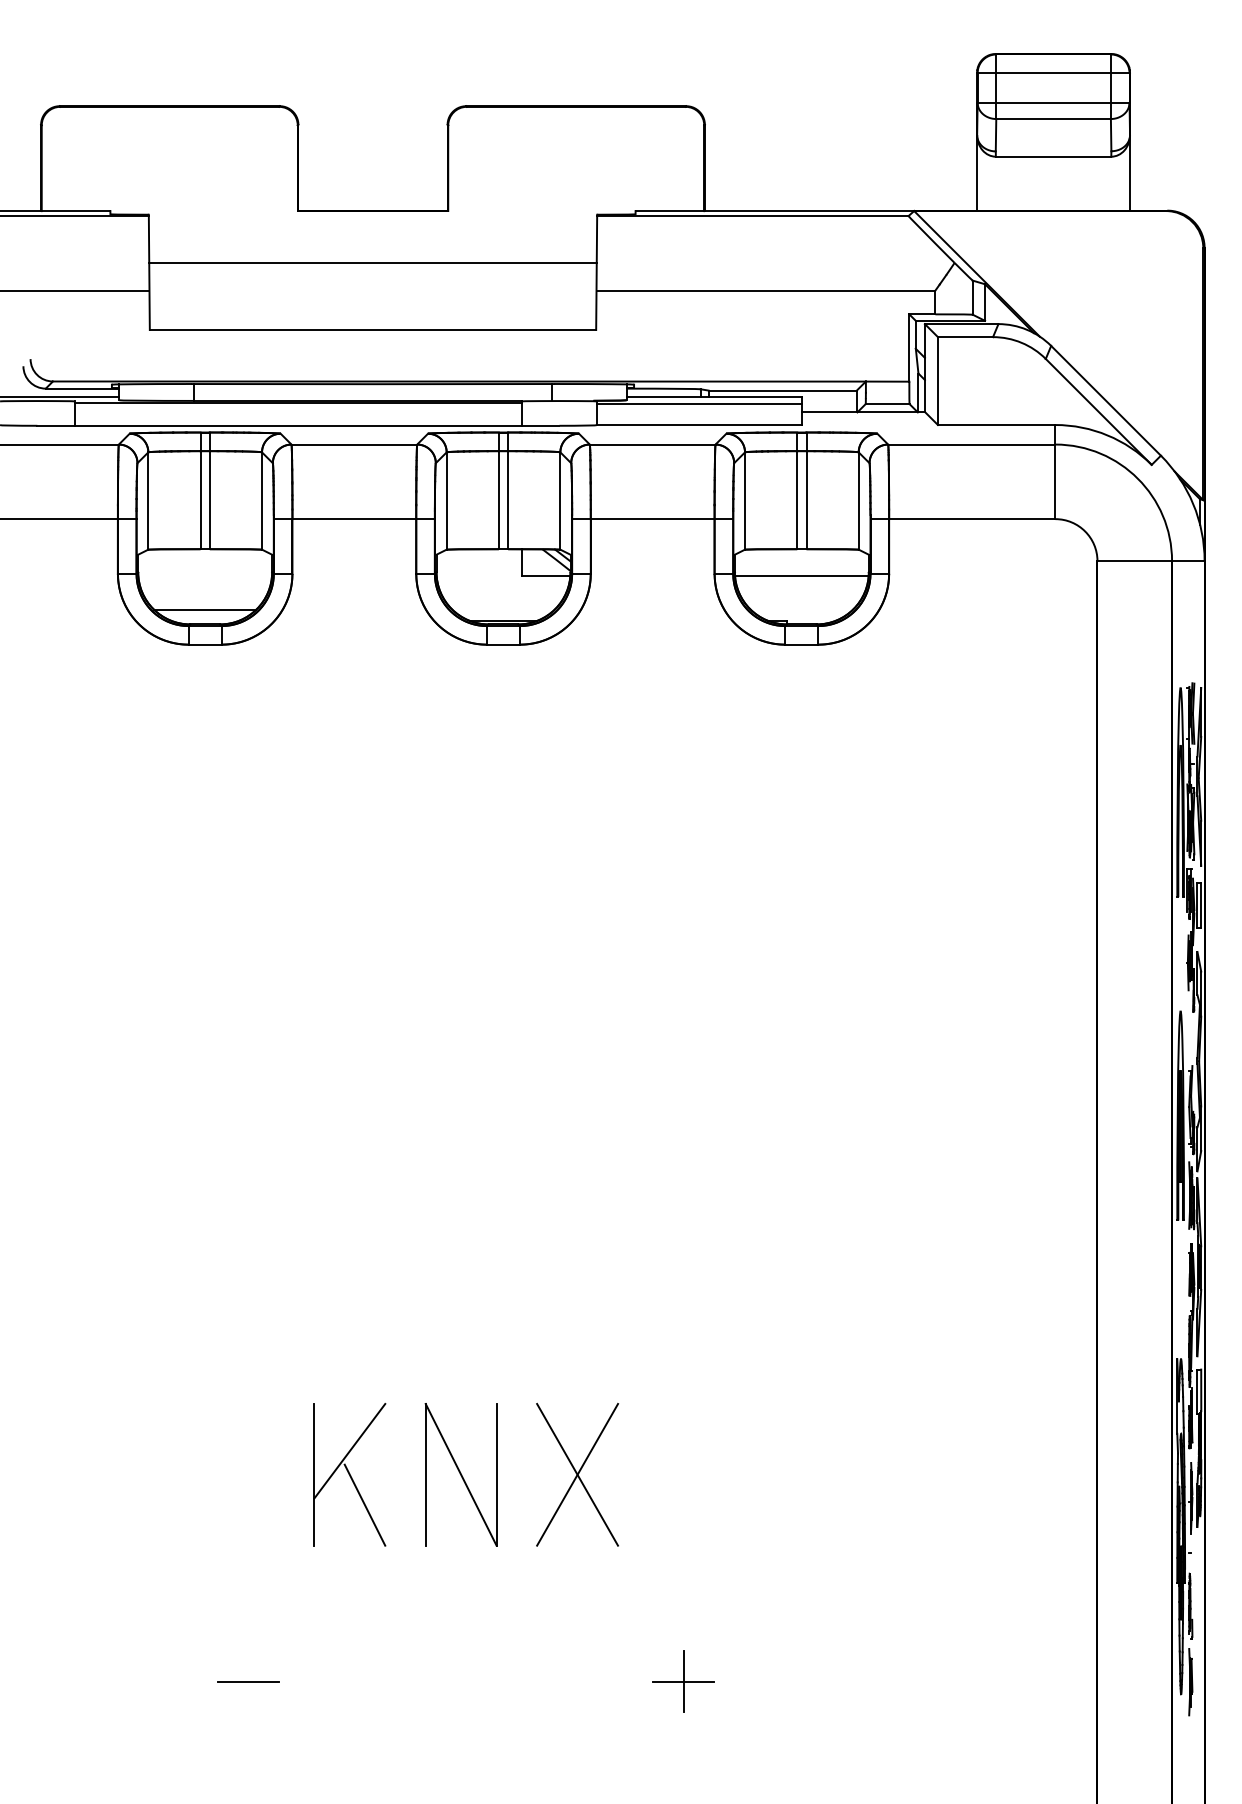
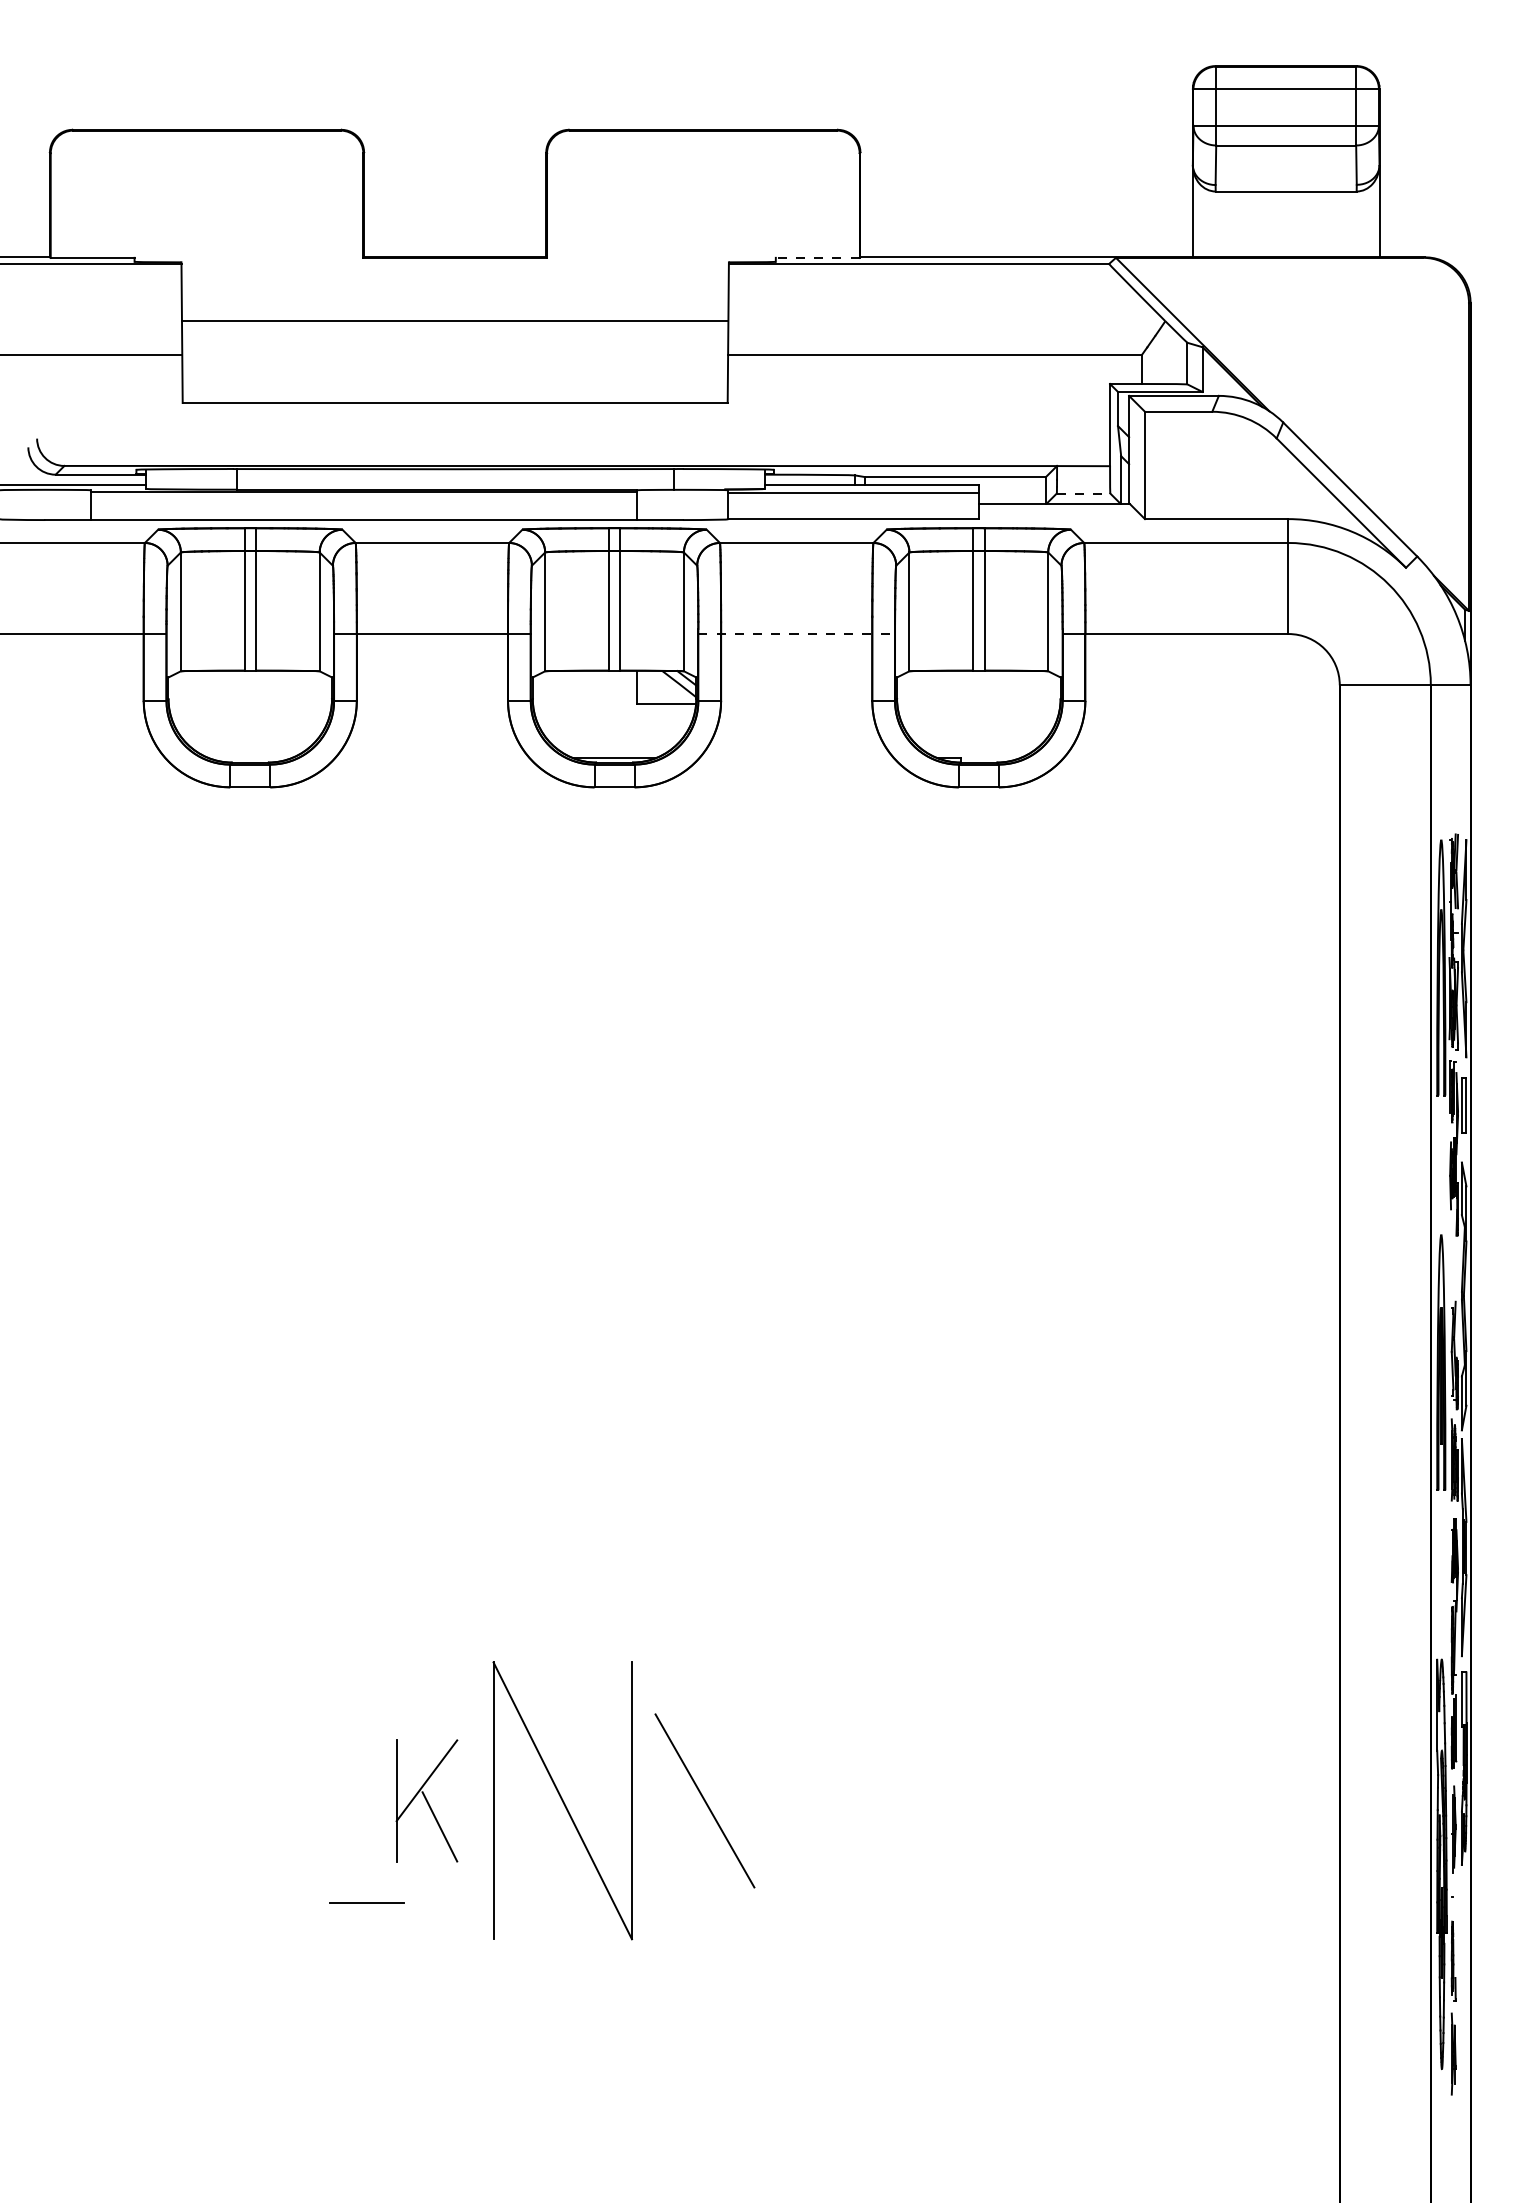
line: (669, 210) -> (817, 257), solid -> dashed
line: (887, 404) -> (1083, 493), solid -> dashed
line: (653, 519) -> (797, 634), solid -> dashed
line: (801, 576) -> (978, 703), removed
line: (204, 609) -> (249, 744), removed
part: (349, 1474) -> (426, 1800), size x0.7
part: (460, 1474) -> (562, 1800), size x1.6
line: (577, 1474) -> (704, 1800), removed
line: (247, 1680) -> (366, 1902), moved
part: (683, 1680) -> (834, 2052), removed

